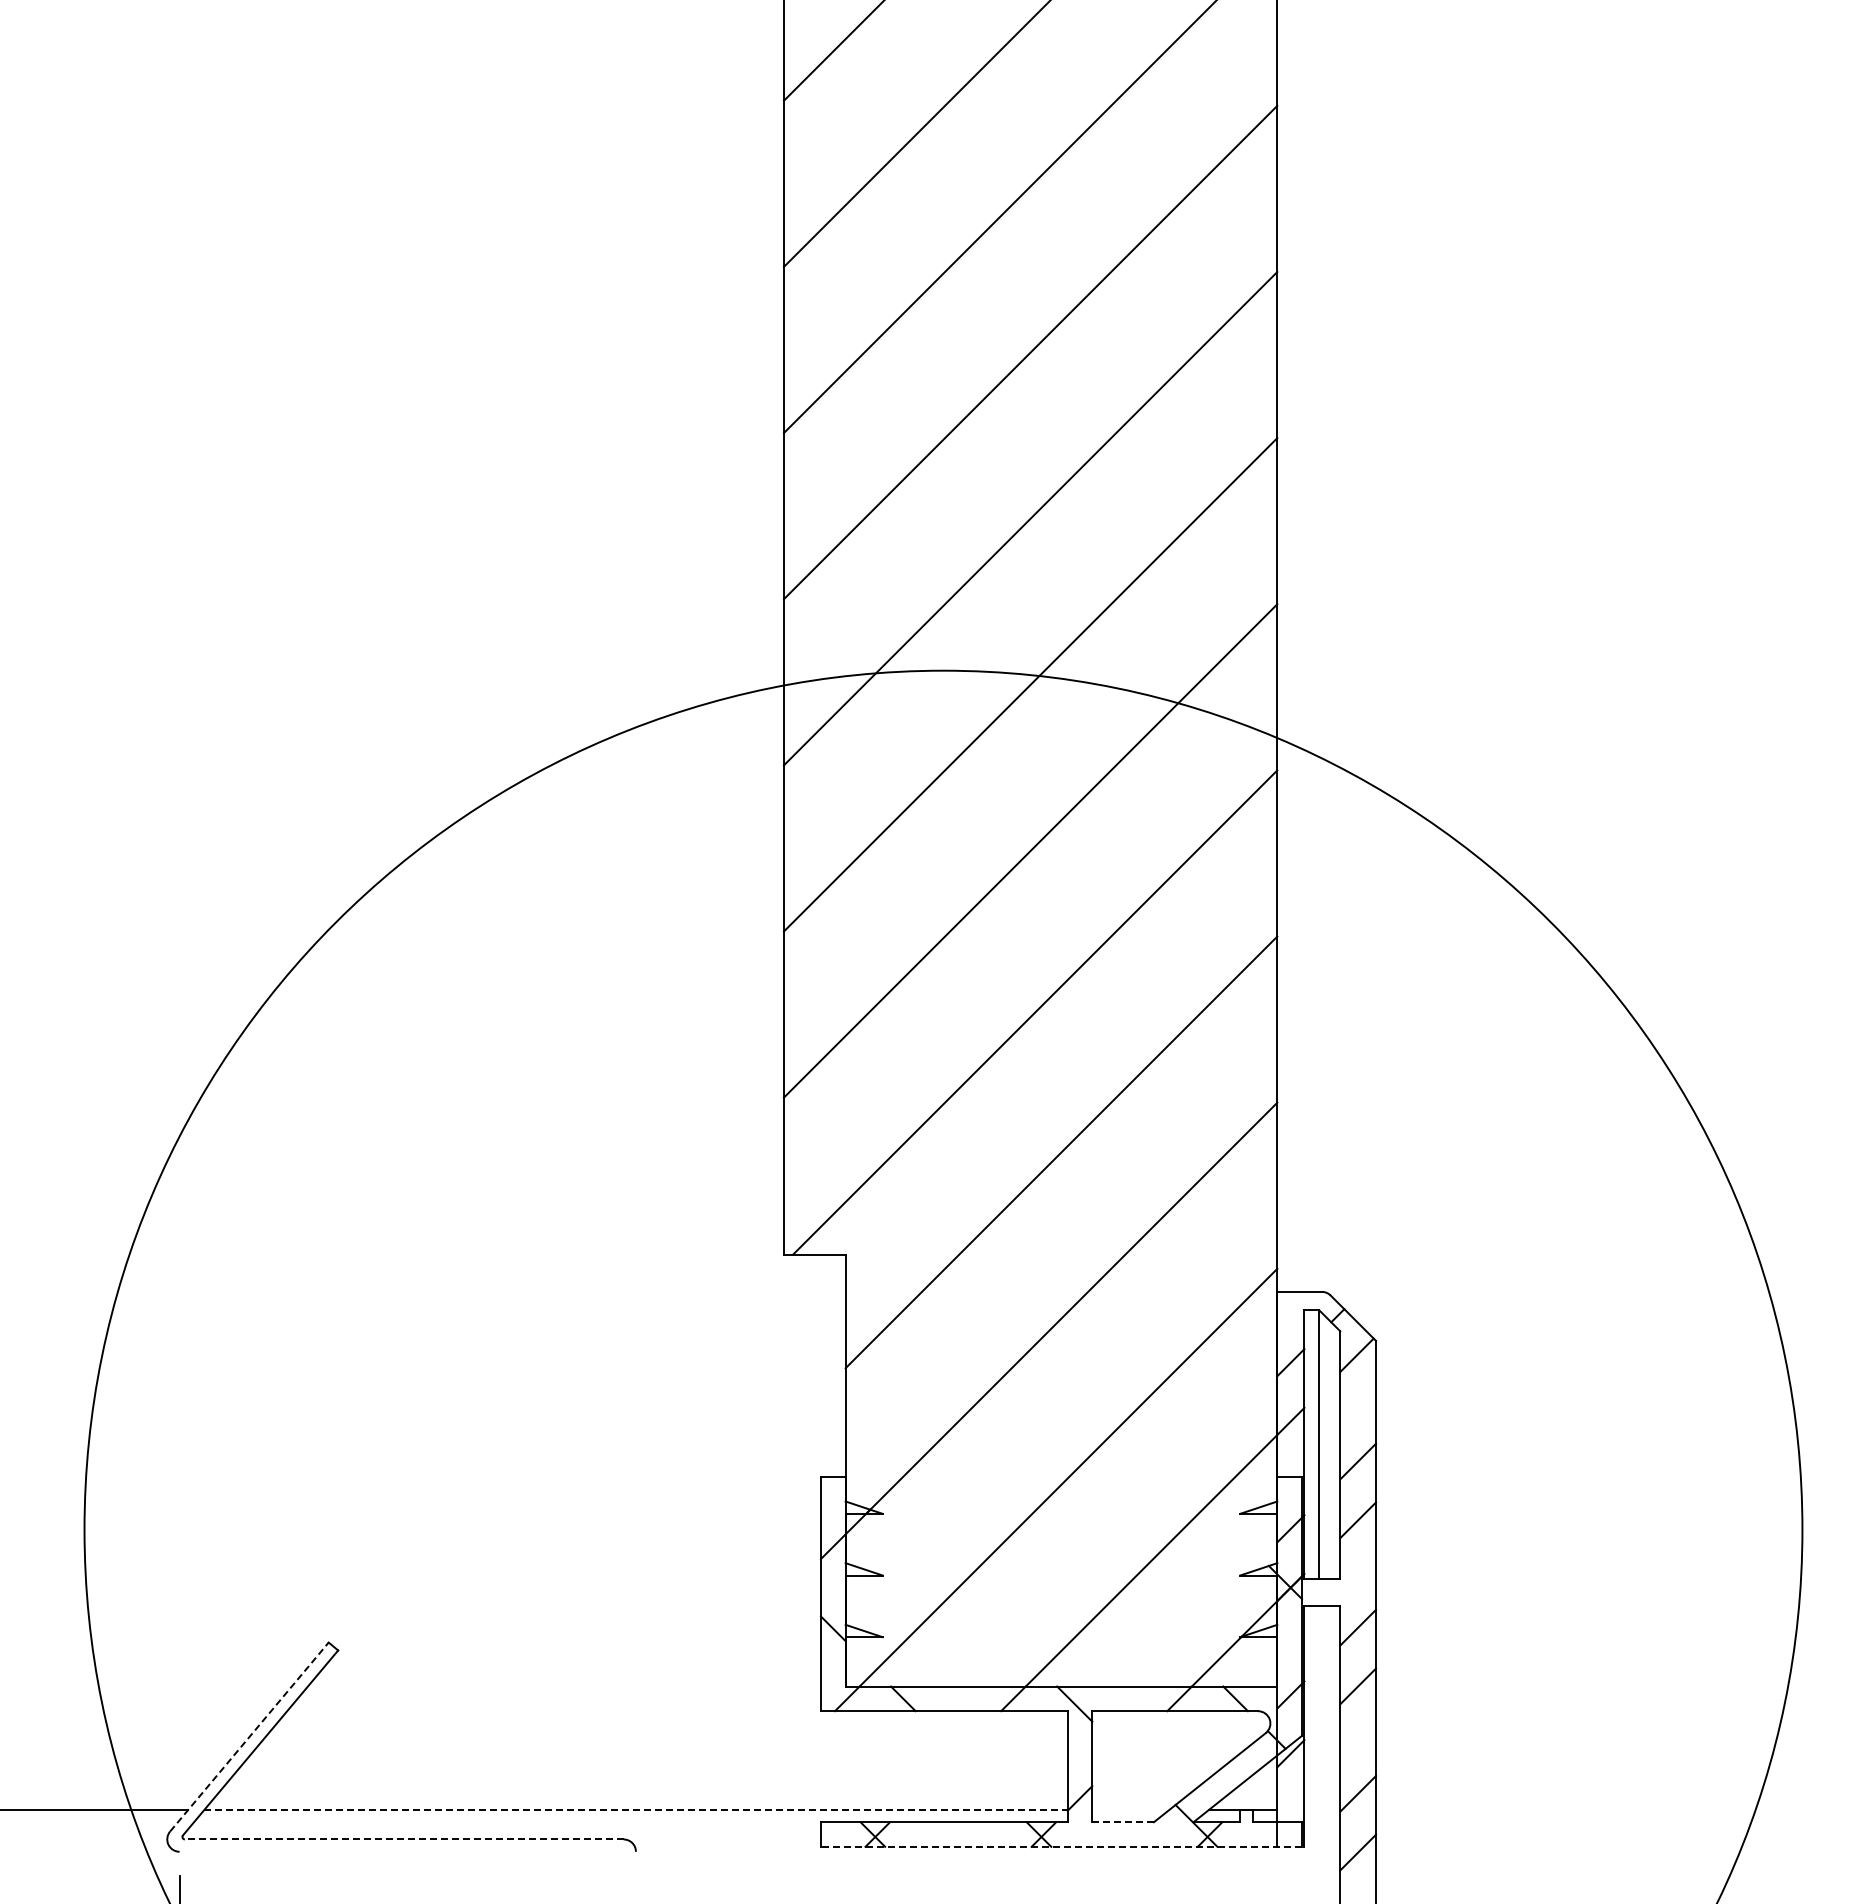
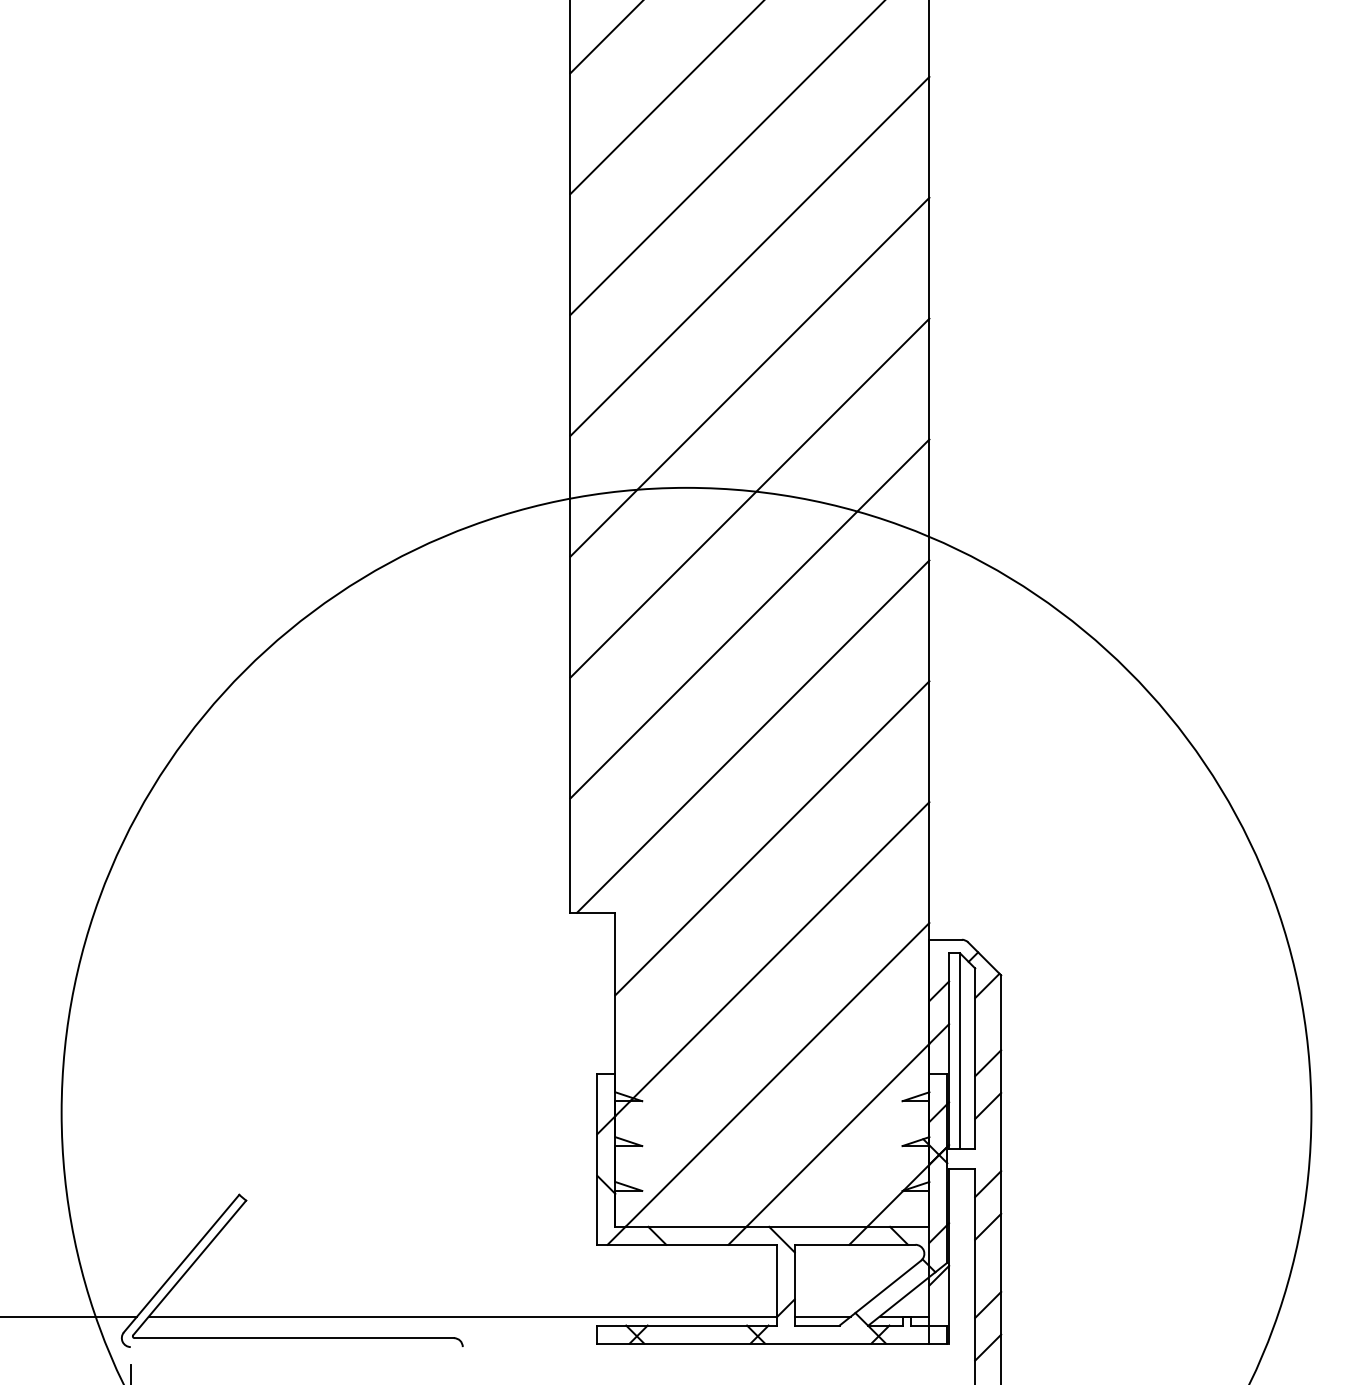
line: (249, 1736) -> (181, 1263), dashed -> solid
line: (636, 1809) -> (463, 1316), dashed -> solid
line: (1130, 1809) -> (822, 1316), added
line: (1123, 1822) -> (817, 1325), dashed -> solid
line: (403, 1839) -> (293, 1338), dashed -> solid
line: (1061, 1846) -> (772, 1343), dashed -> solid

